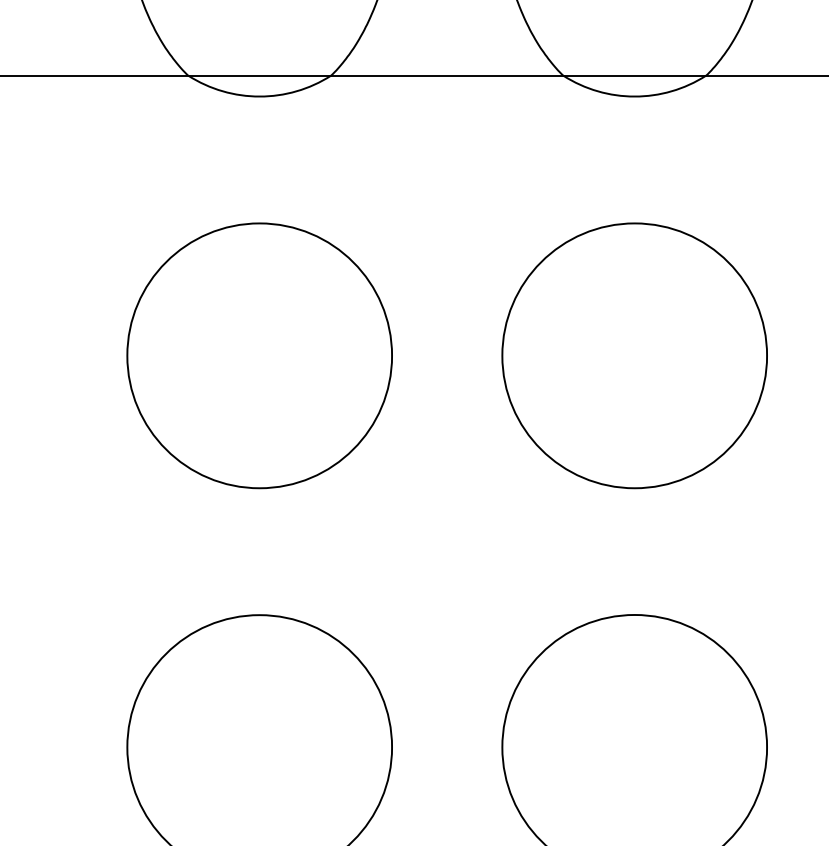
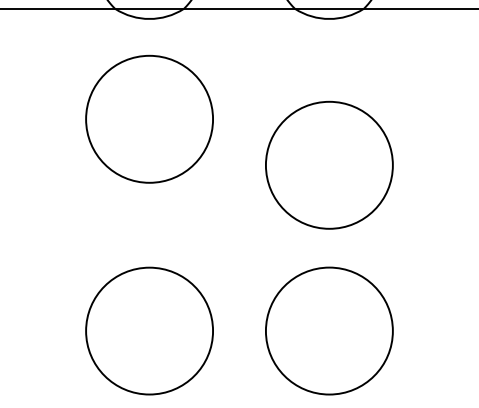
part: (259, 354) -> (149, 118), moved
part: (634, 354) -> (329, 164), moved

